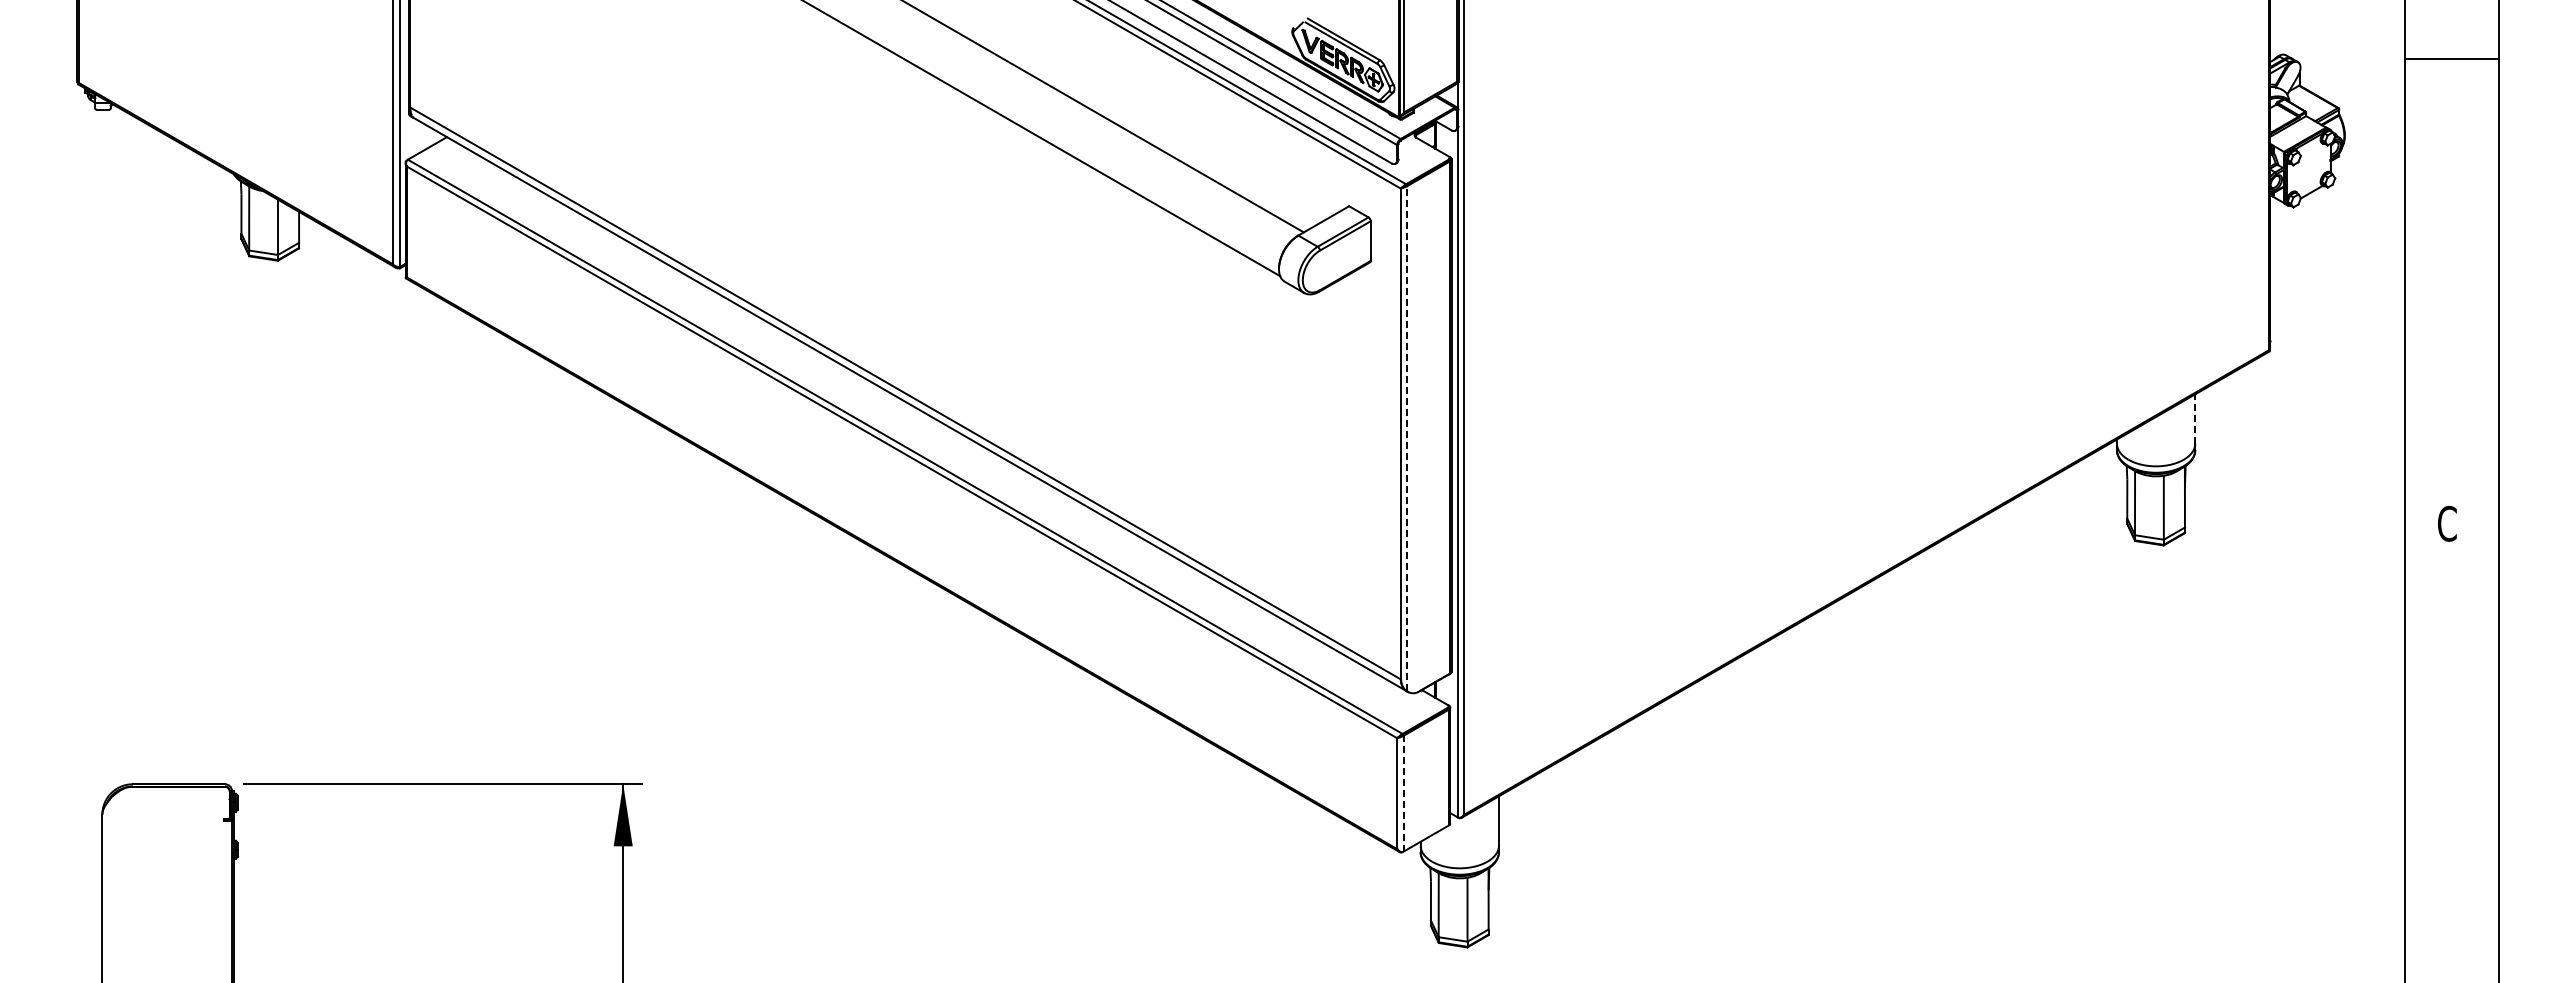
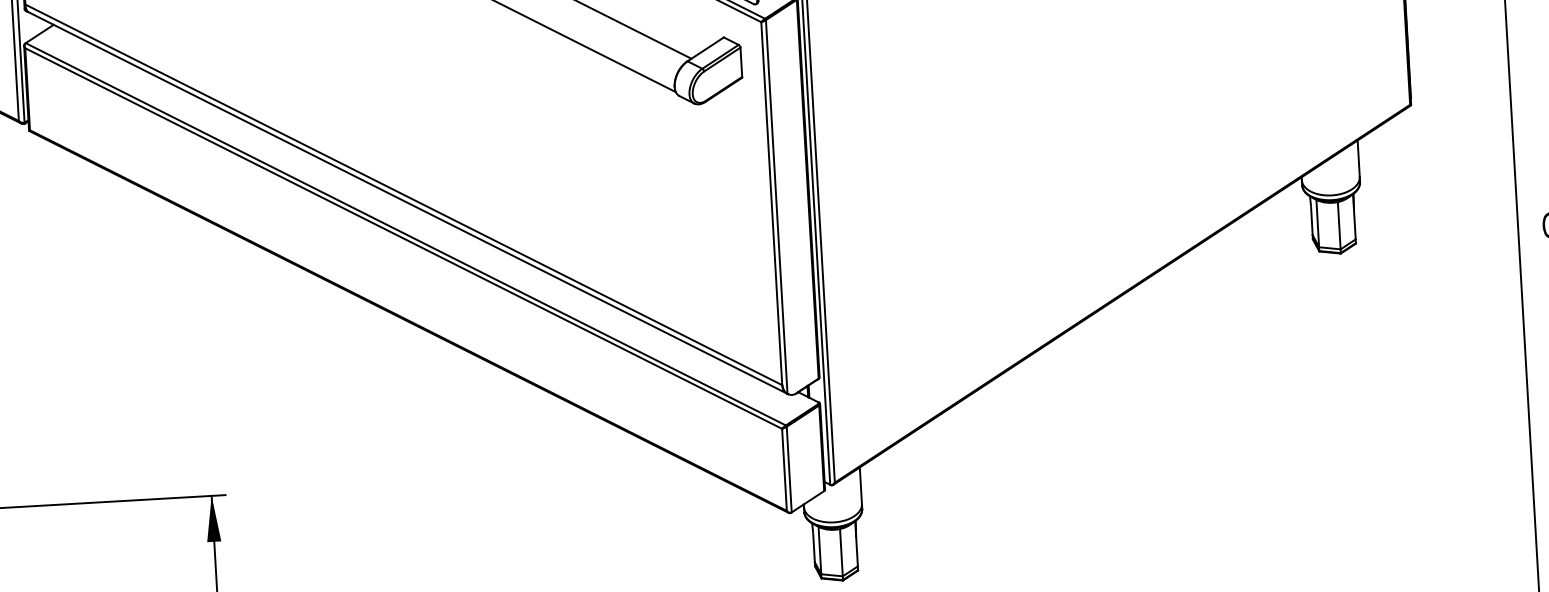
line: (2195, 419) -> (1358, 159), dashed -> solid
line: (1407, 438) -> (776, 206), dashed -> solid
line: (1403, 793) -> (789, 469), dashed -> solid

